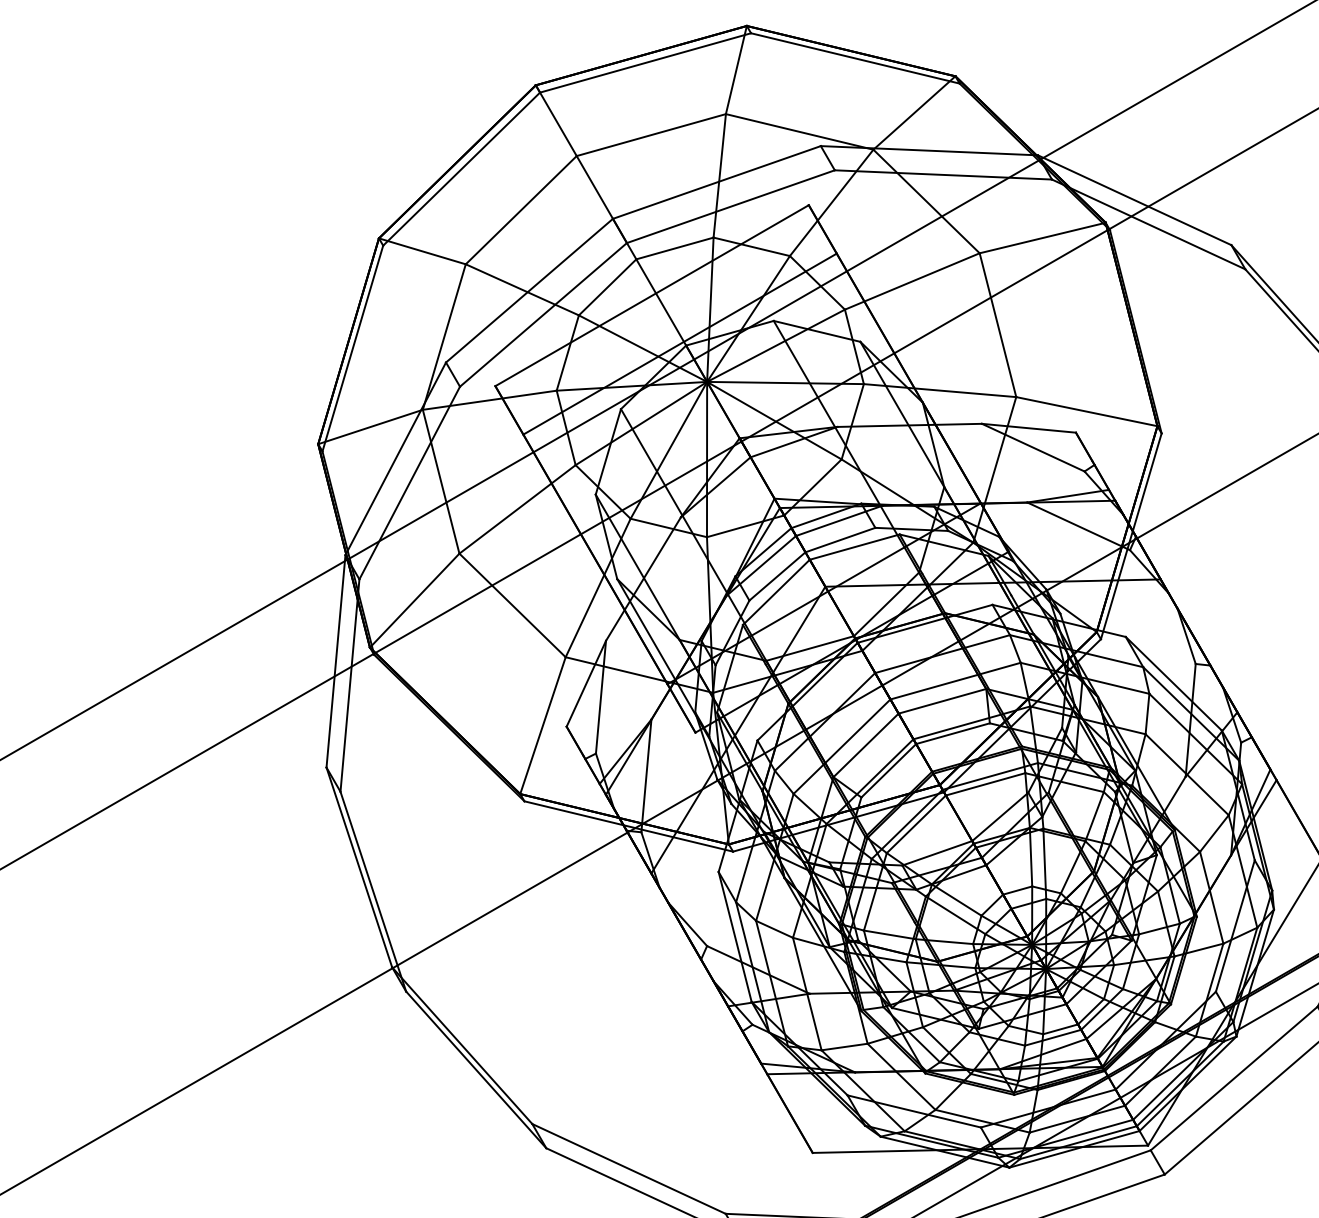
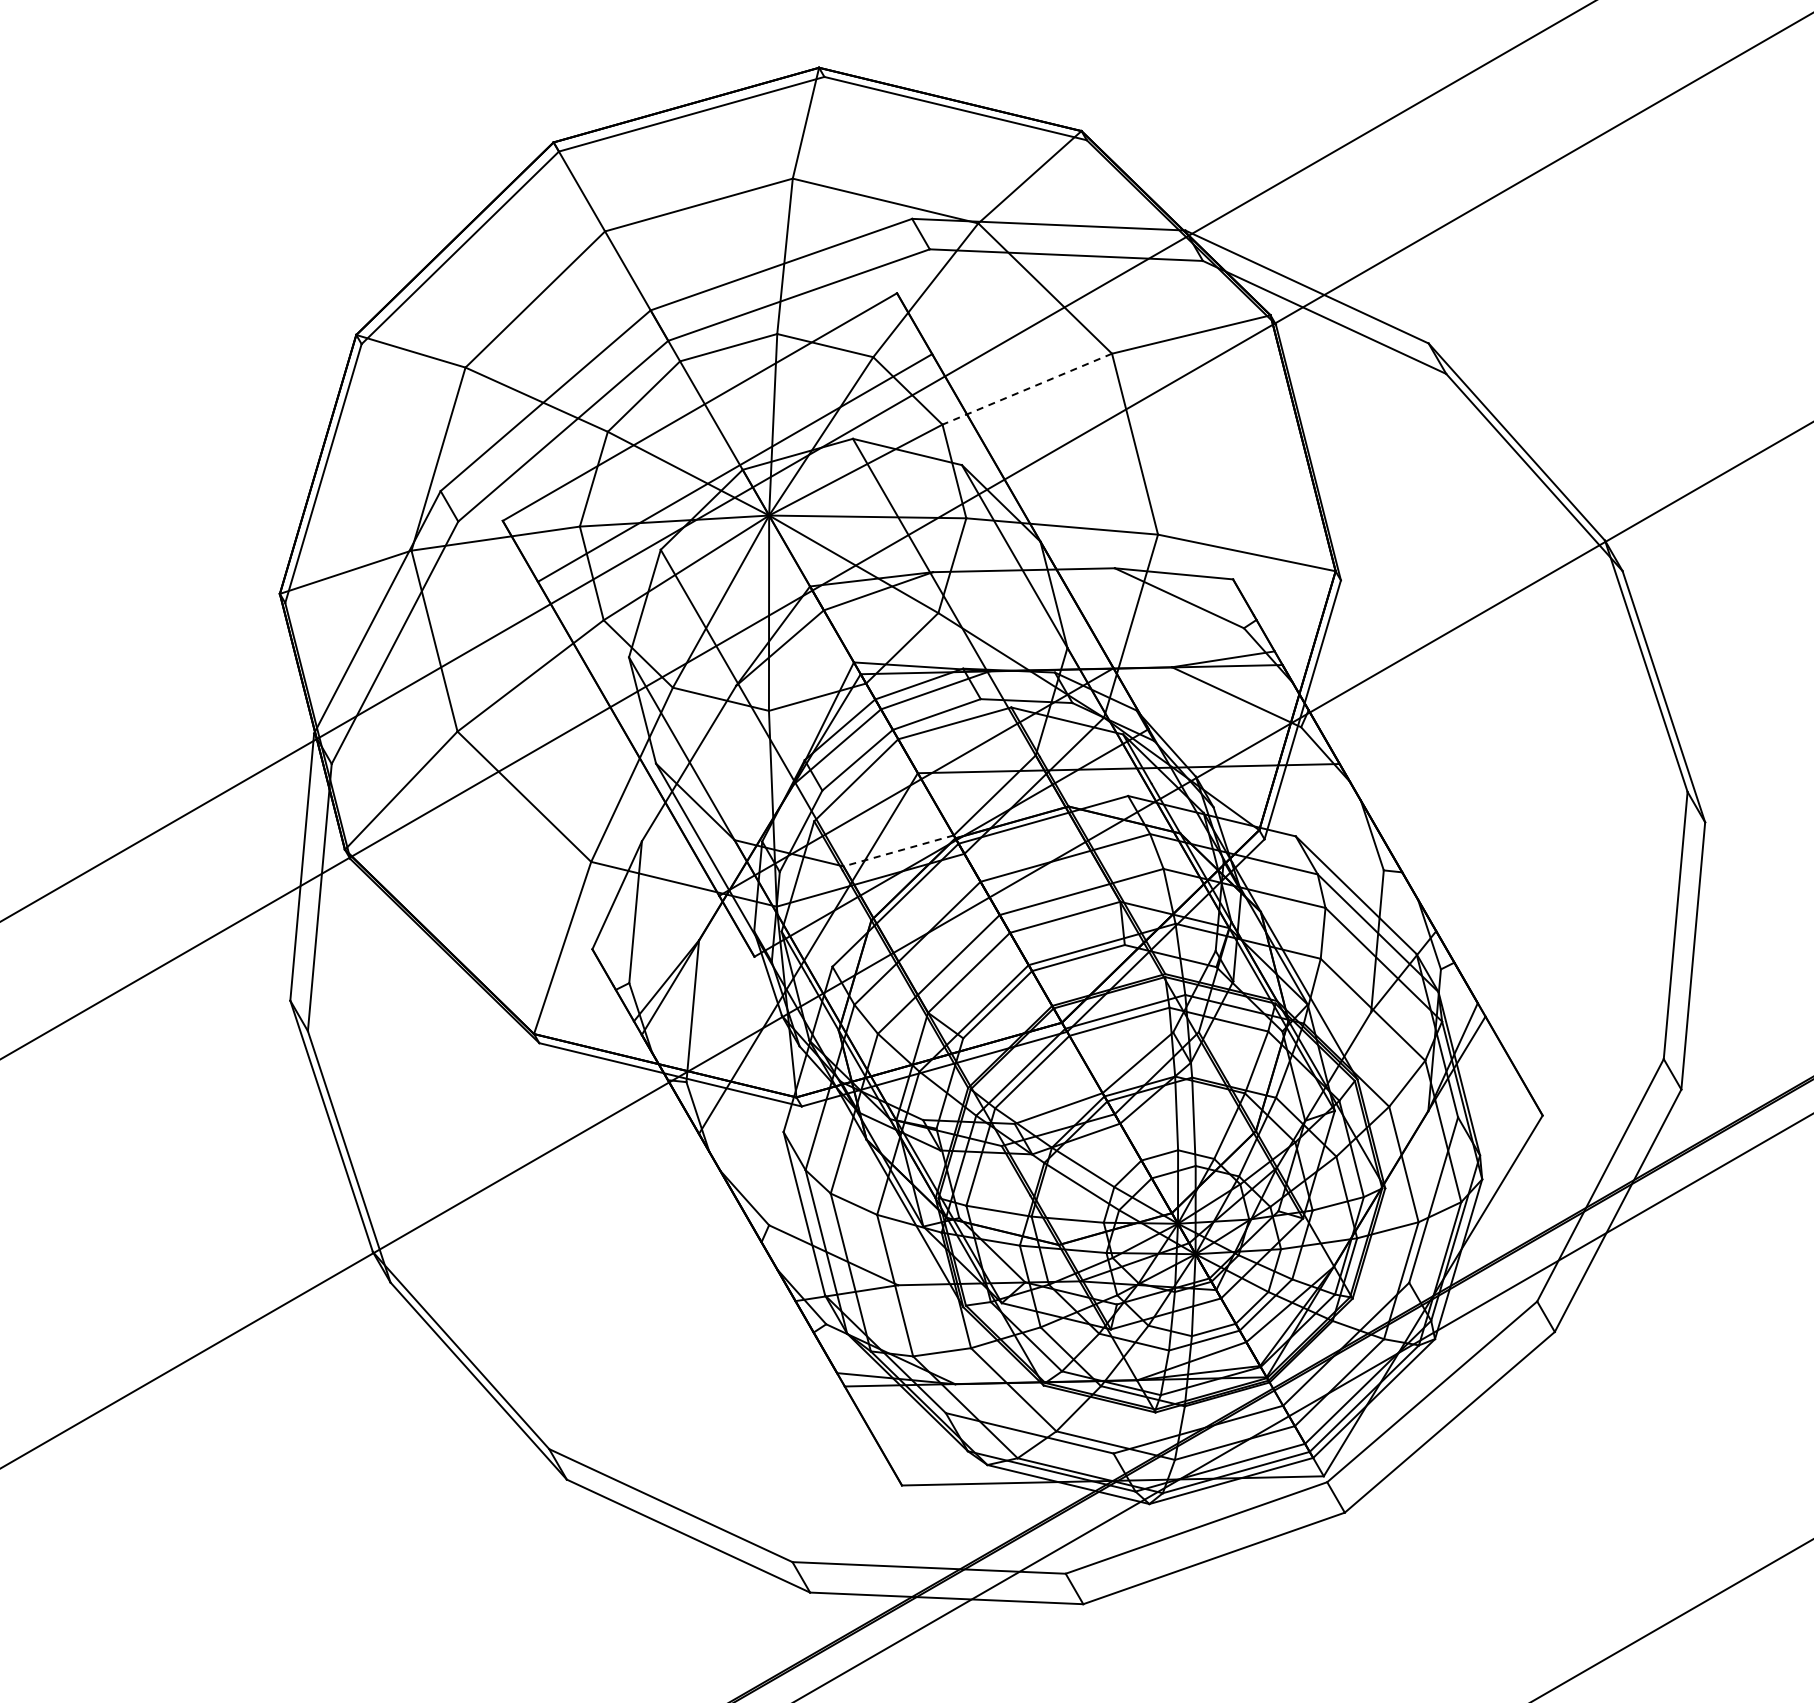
line: (912, 281) -> (1027, 389), solid -> dashed
line: (809, 648) -> (898, 851), solid -> dashed

